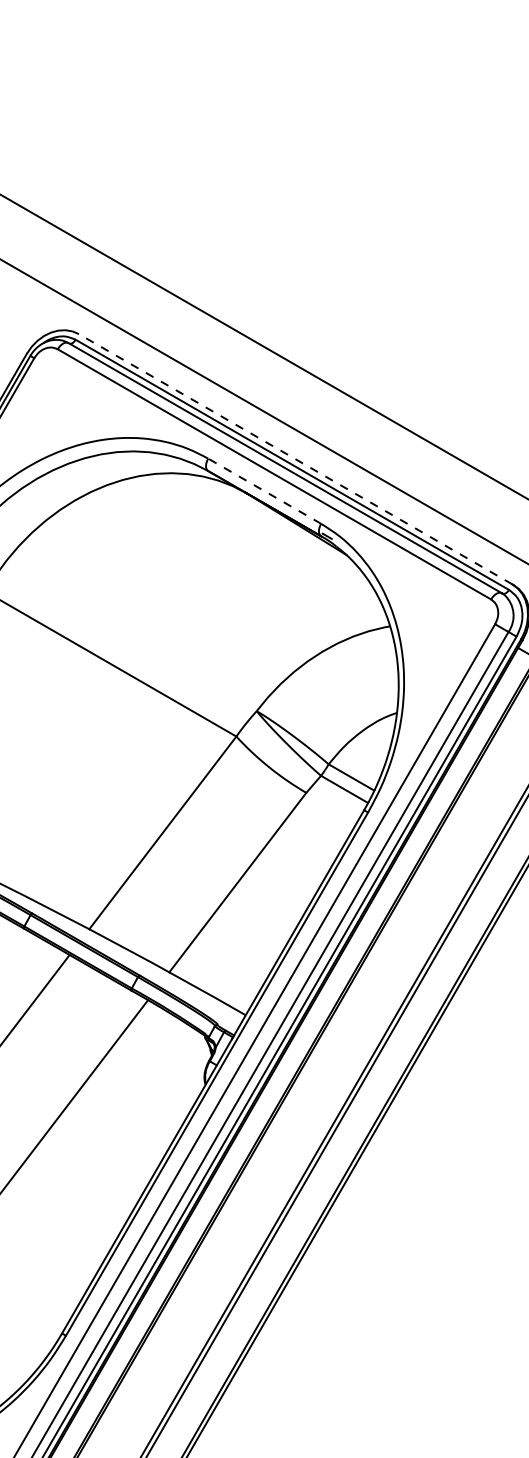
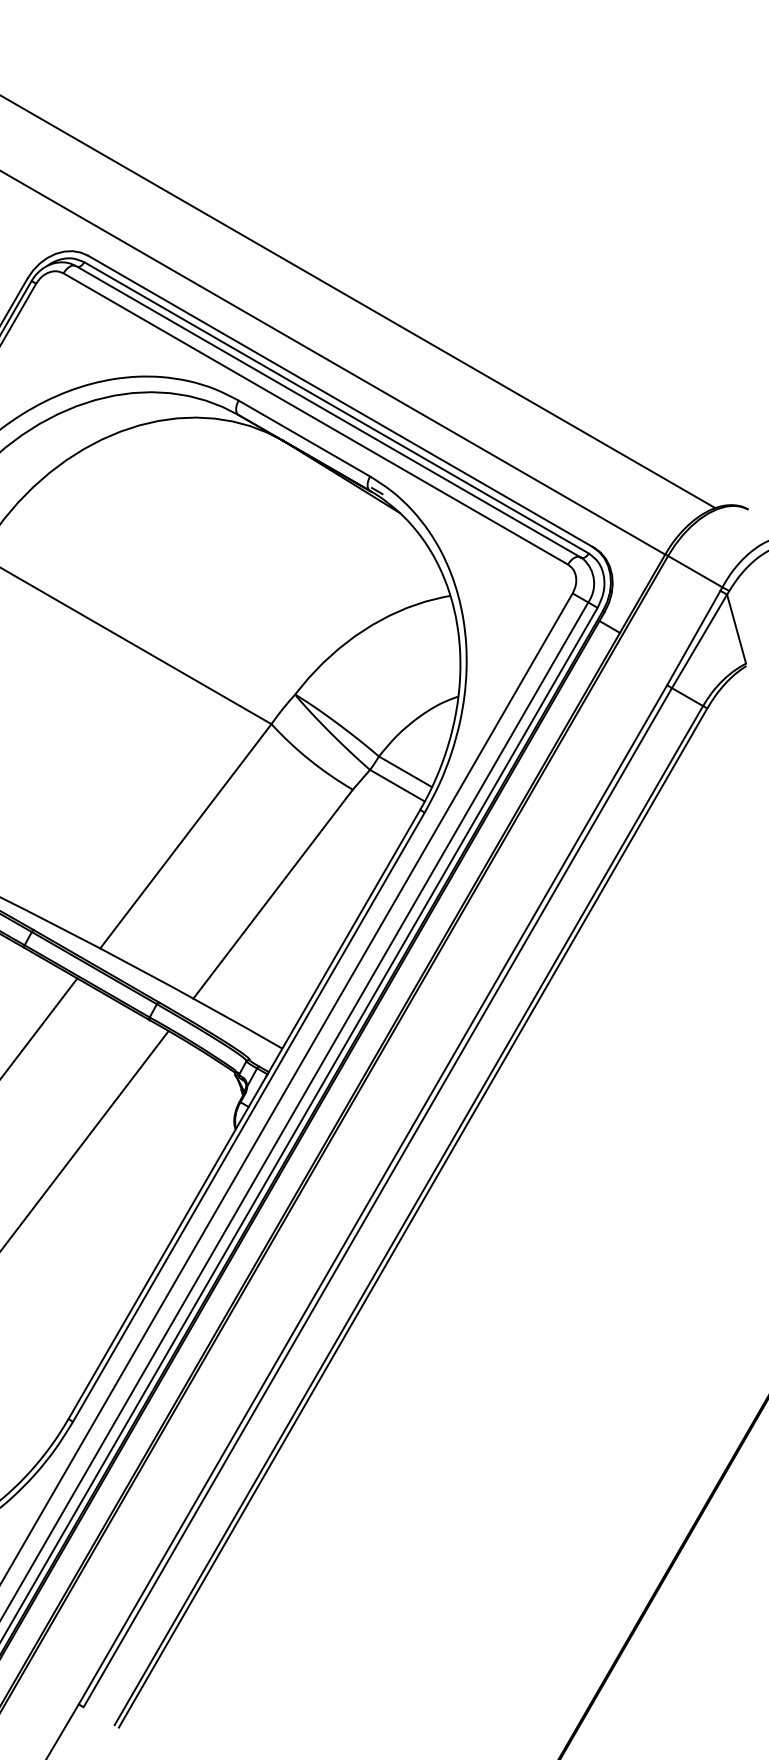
line: (294, 459) -> (339, 401), dashed -> solid
line: (264, 491) -> (304, 438), dashed -> solid

